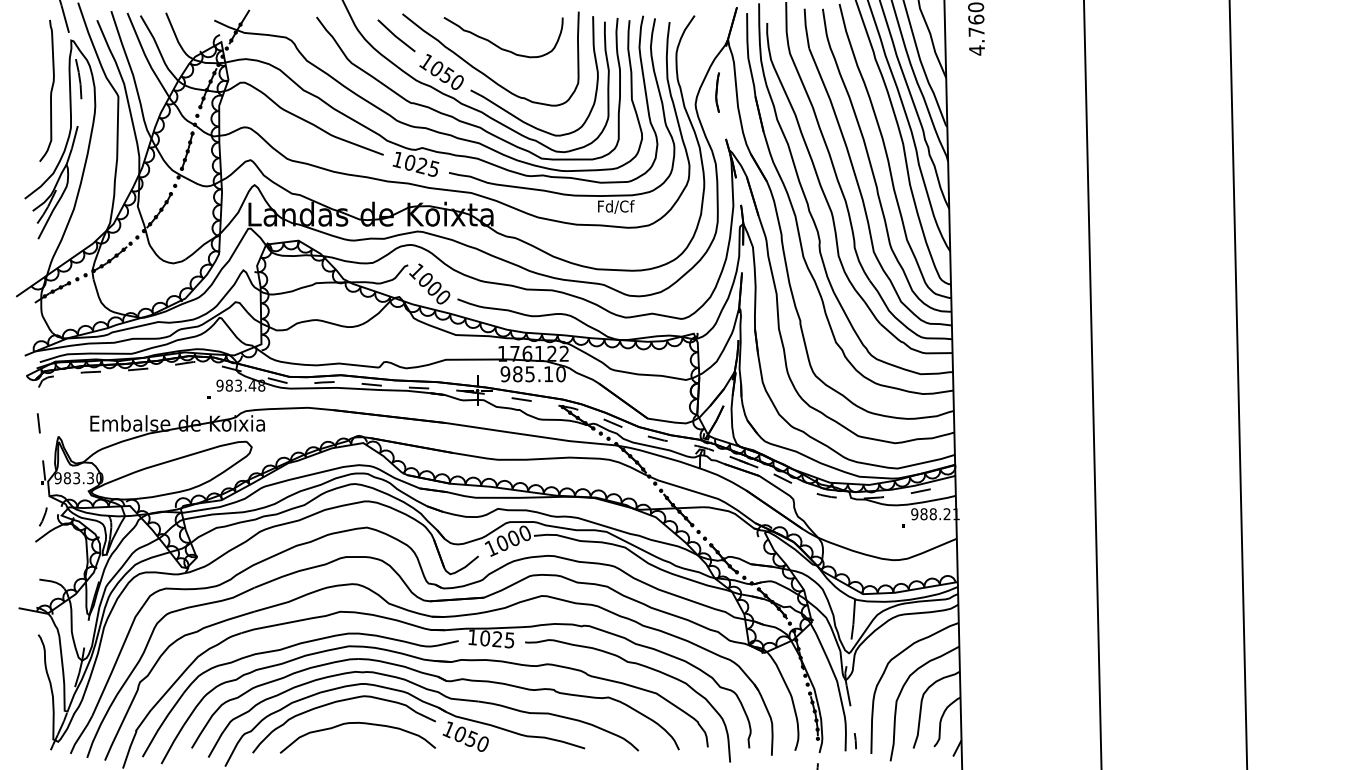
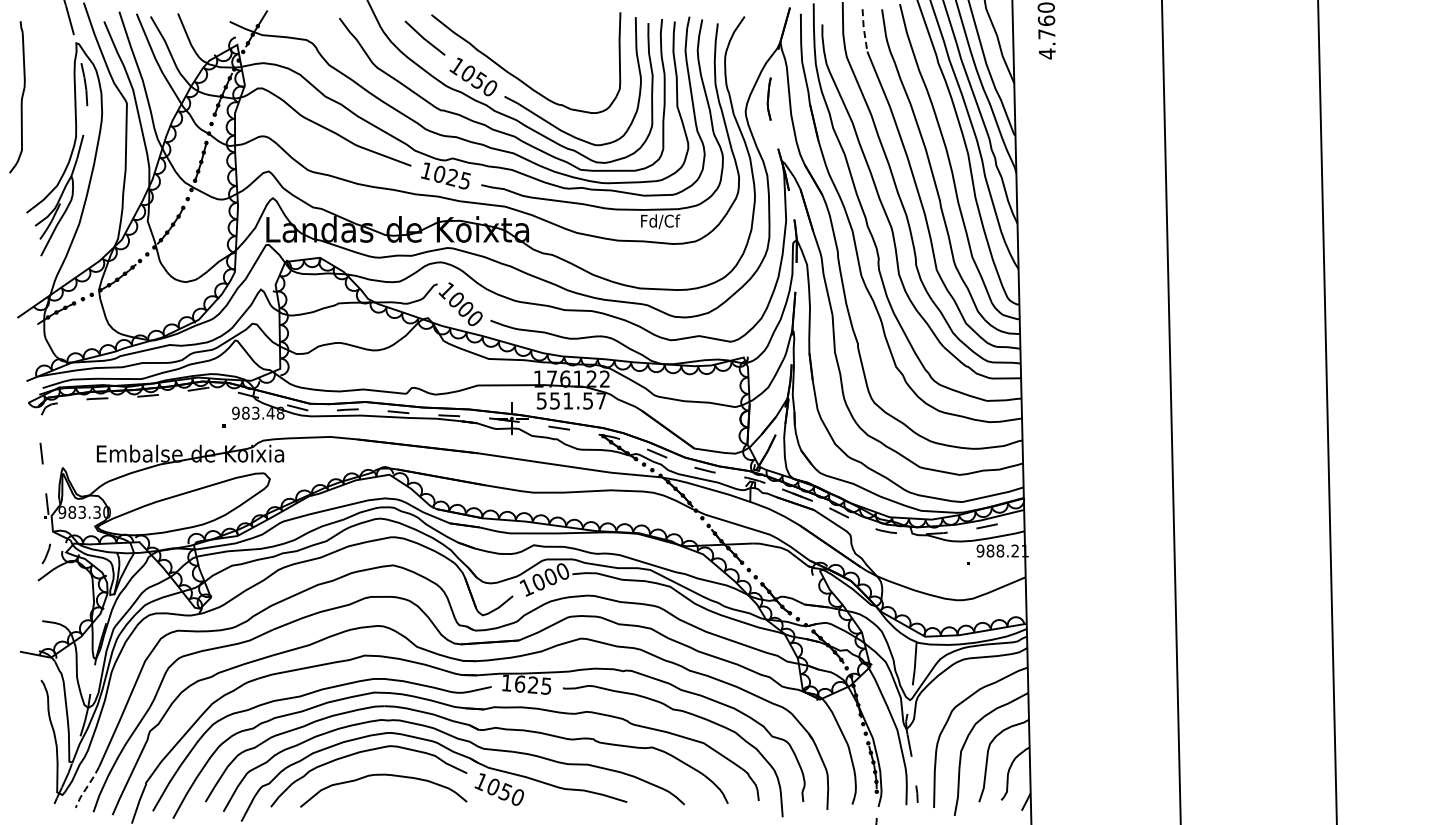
line: (806, 28) -> (864, 30), solid -> dashed
curve: (499, 46) -> (535, 49), removed
curve: (50, 91) -> (21, 97), moved
text: (533, 373) -> (571, 400), 985.10 -> 551.57
text: (485, 637) -> (520, 683), 1025 -> 1625
line: (80, 734) -> (86, 787), solid -> dashed

